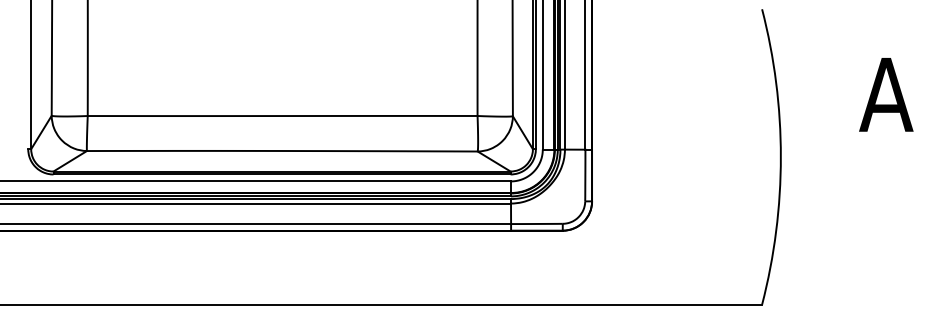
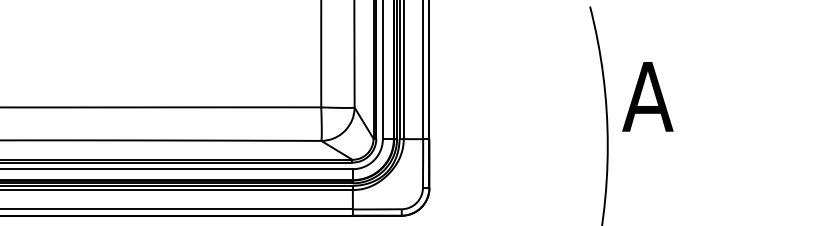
text: (886, 94) -> (648, 96), moved

